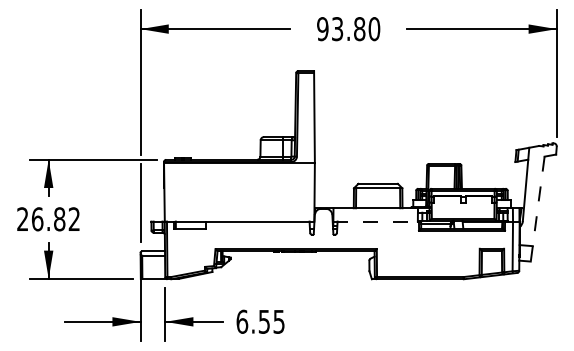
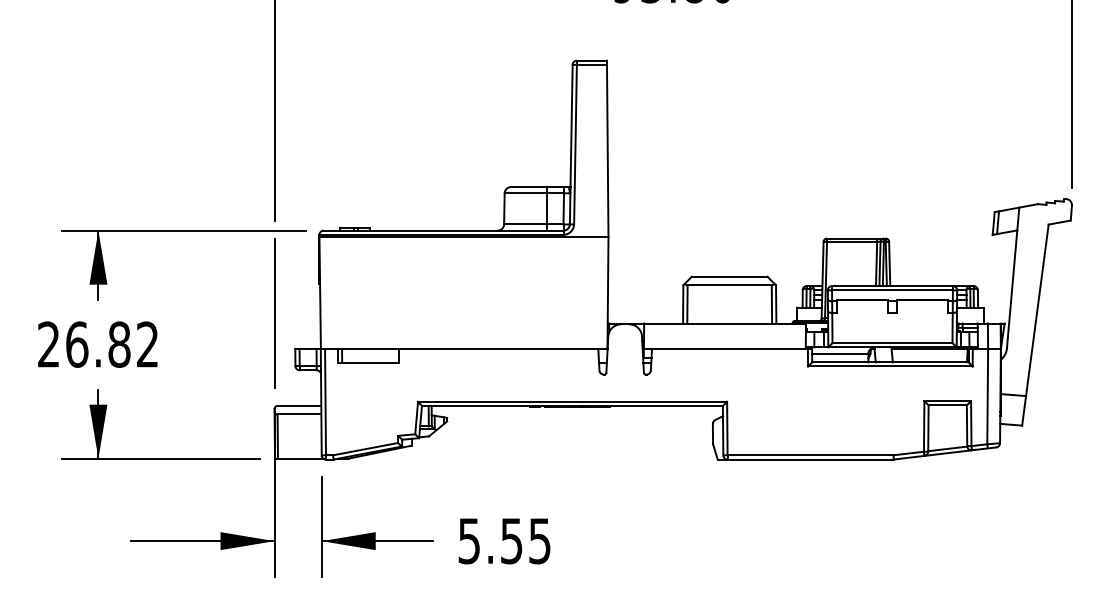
line: (537, 209) -> (1035, 325), dashed -> solid
line: (377, 221) -> (728, 348), dashed -> solid
text: (242, 321) -> (469, 540), 6.55 -> 5.55

